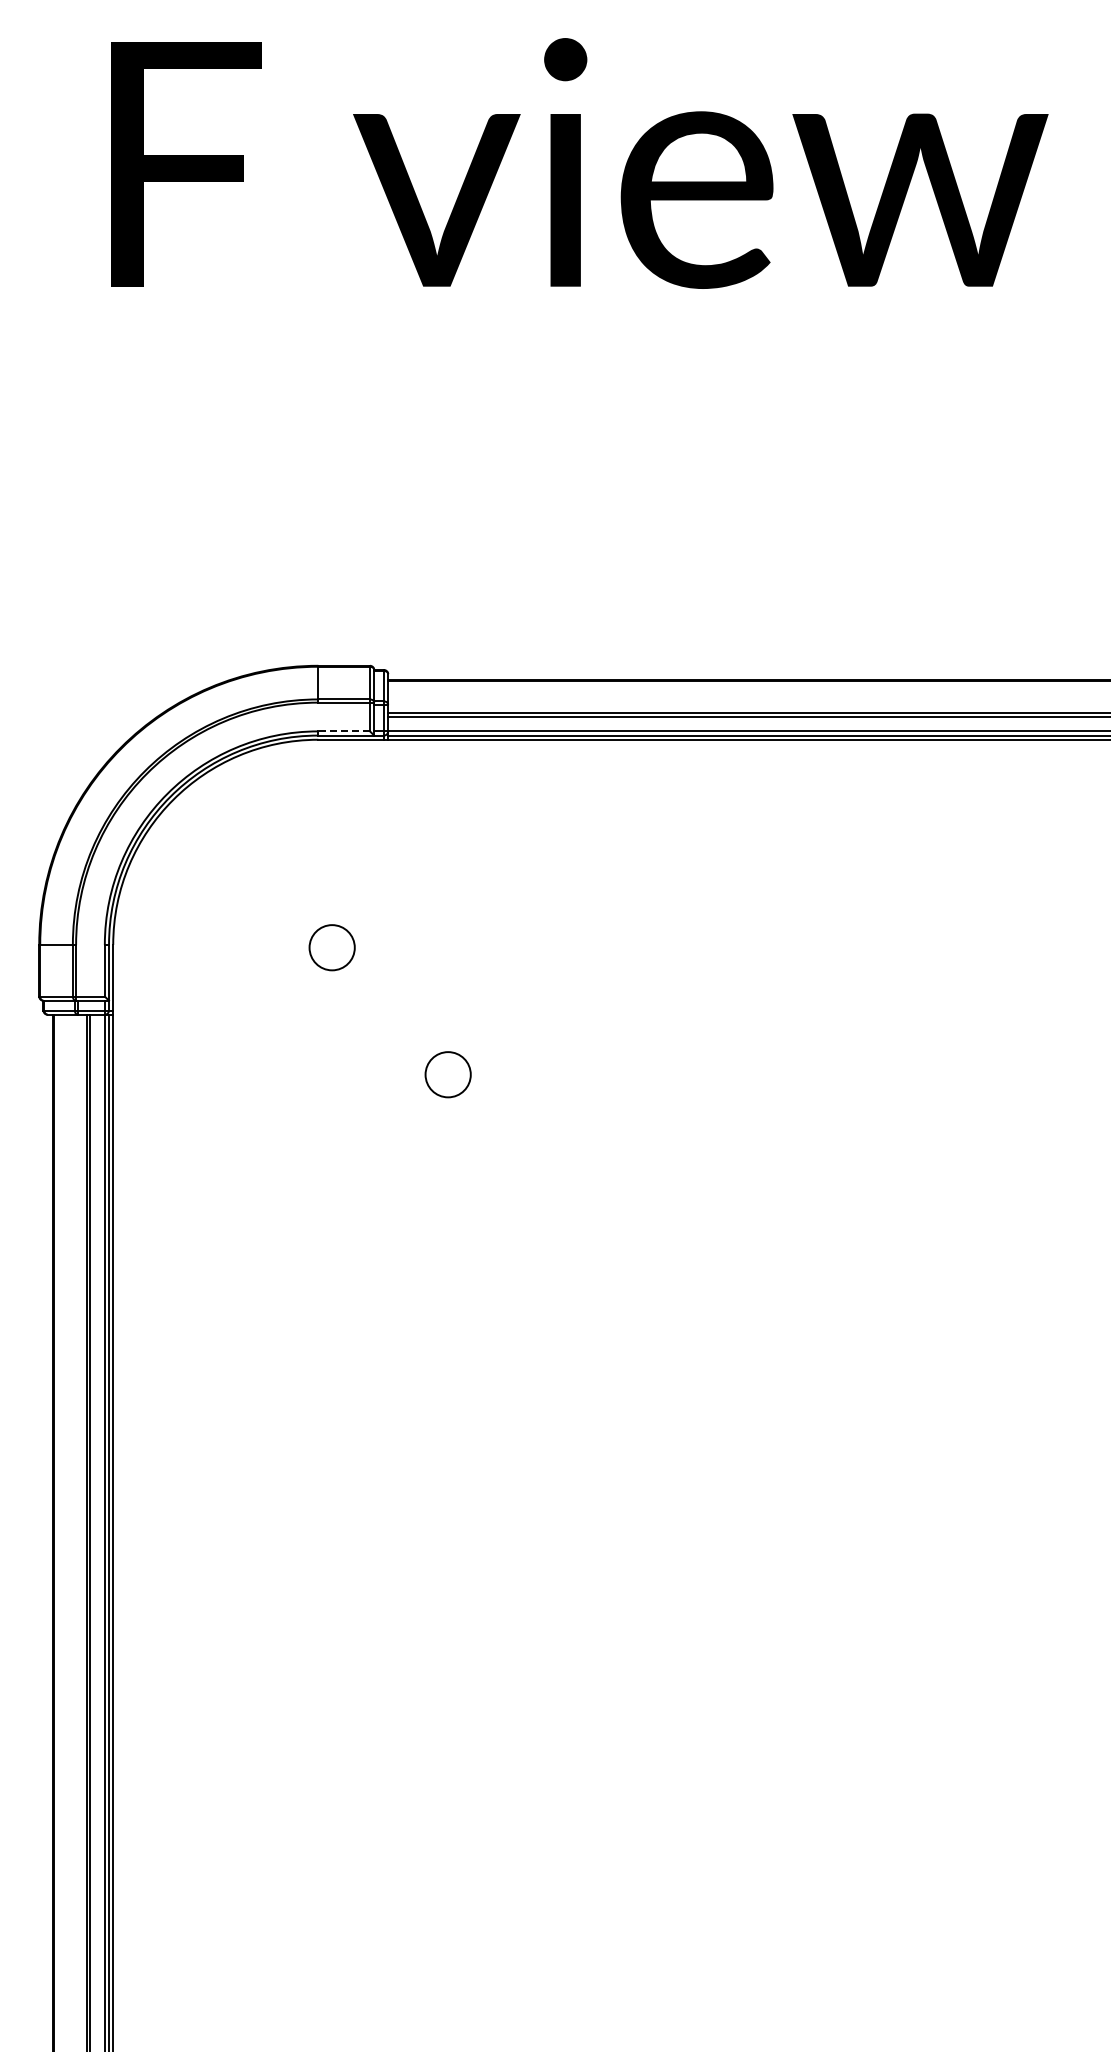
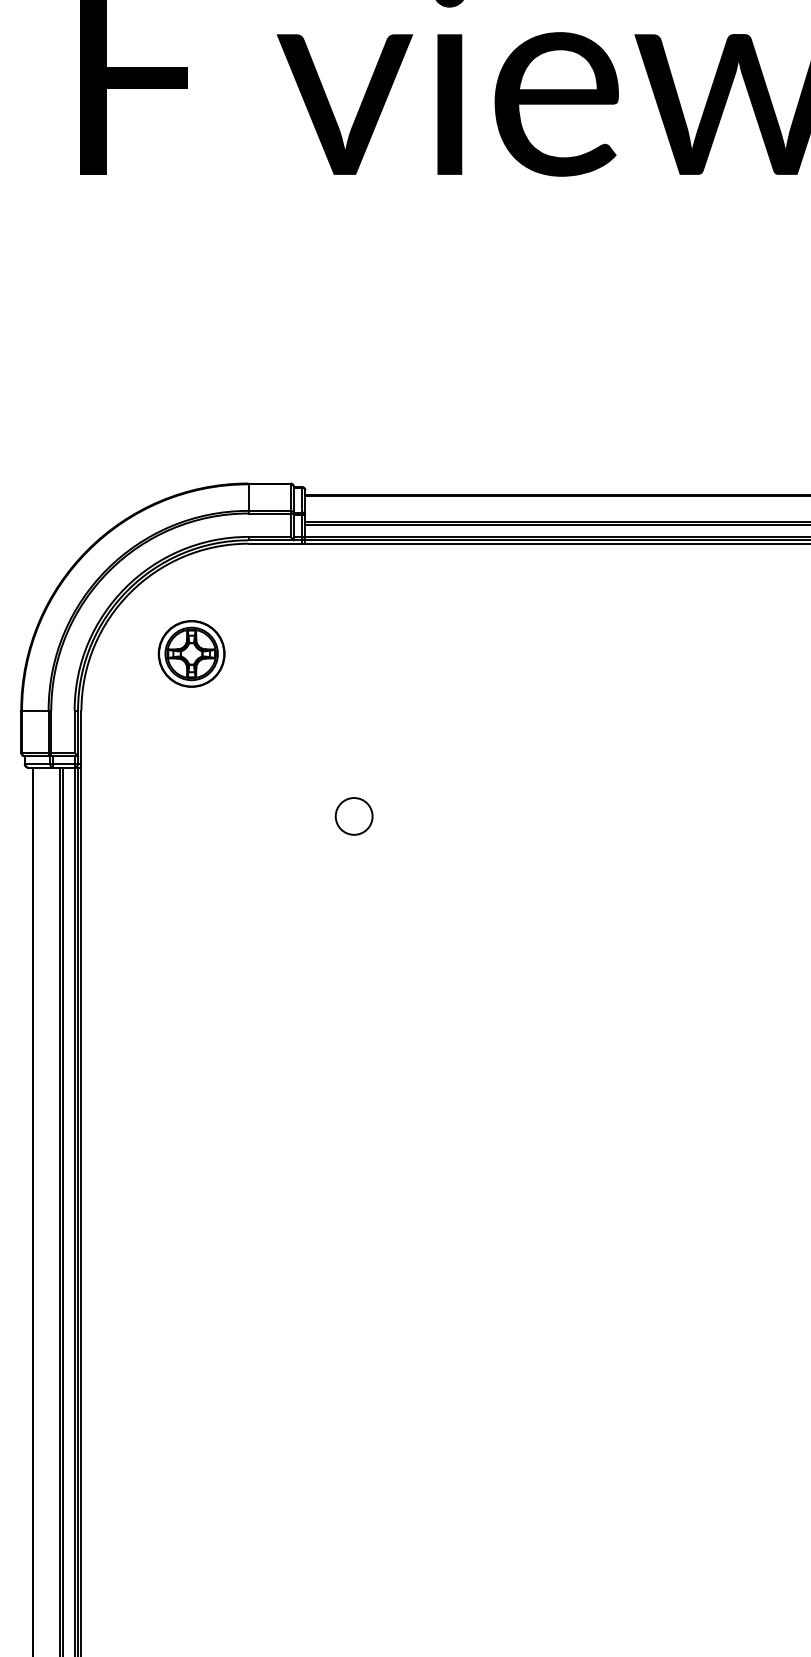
line: (344, 731) -> (269, 537), dashed -> solid
part: (248, 874) -> (191, 653), added
circle: (331, 947) -> (259, 712), removed

